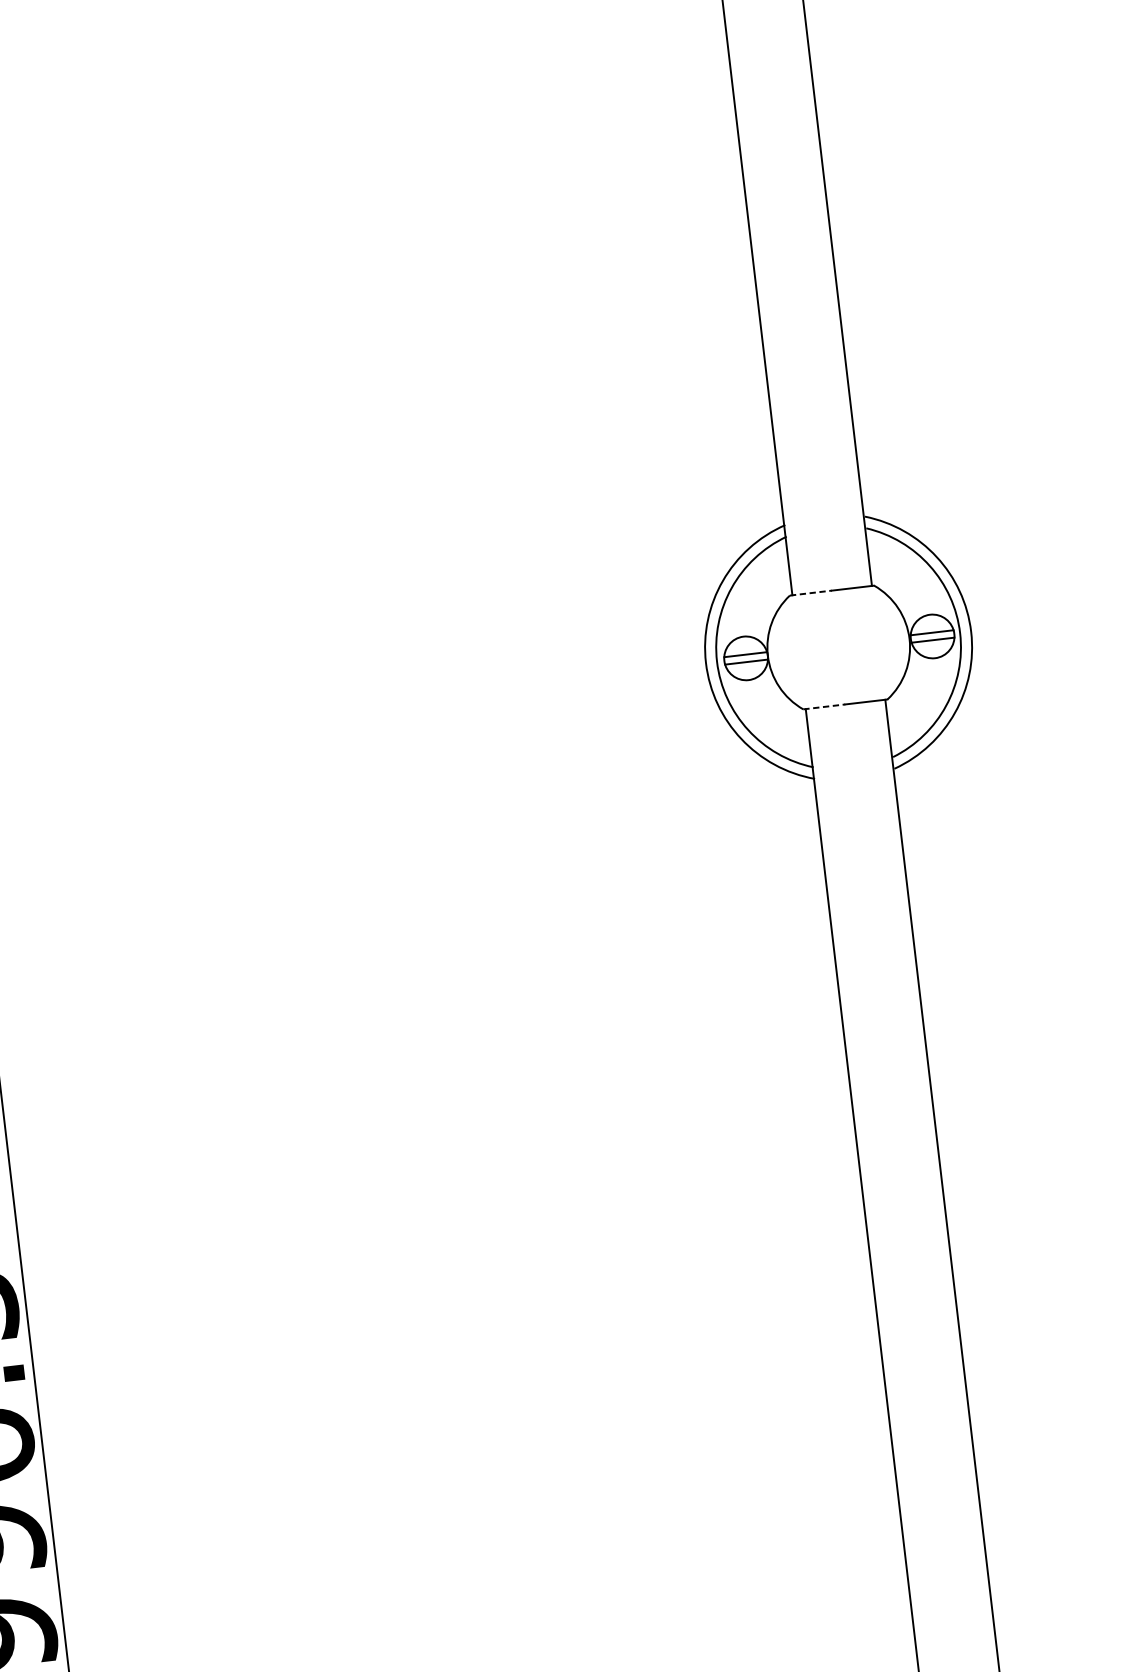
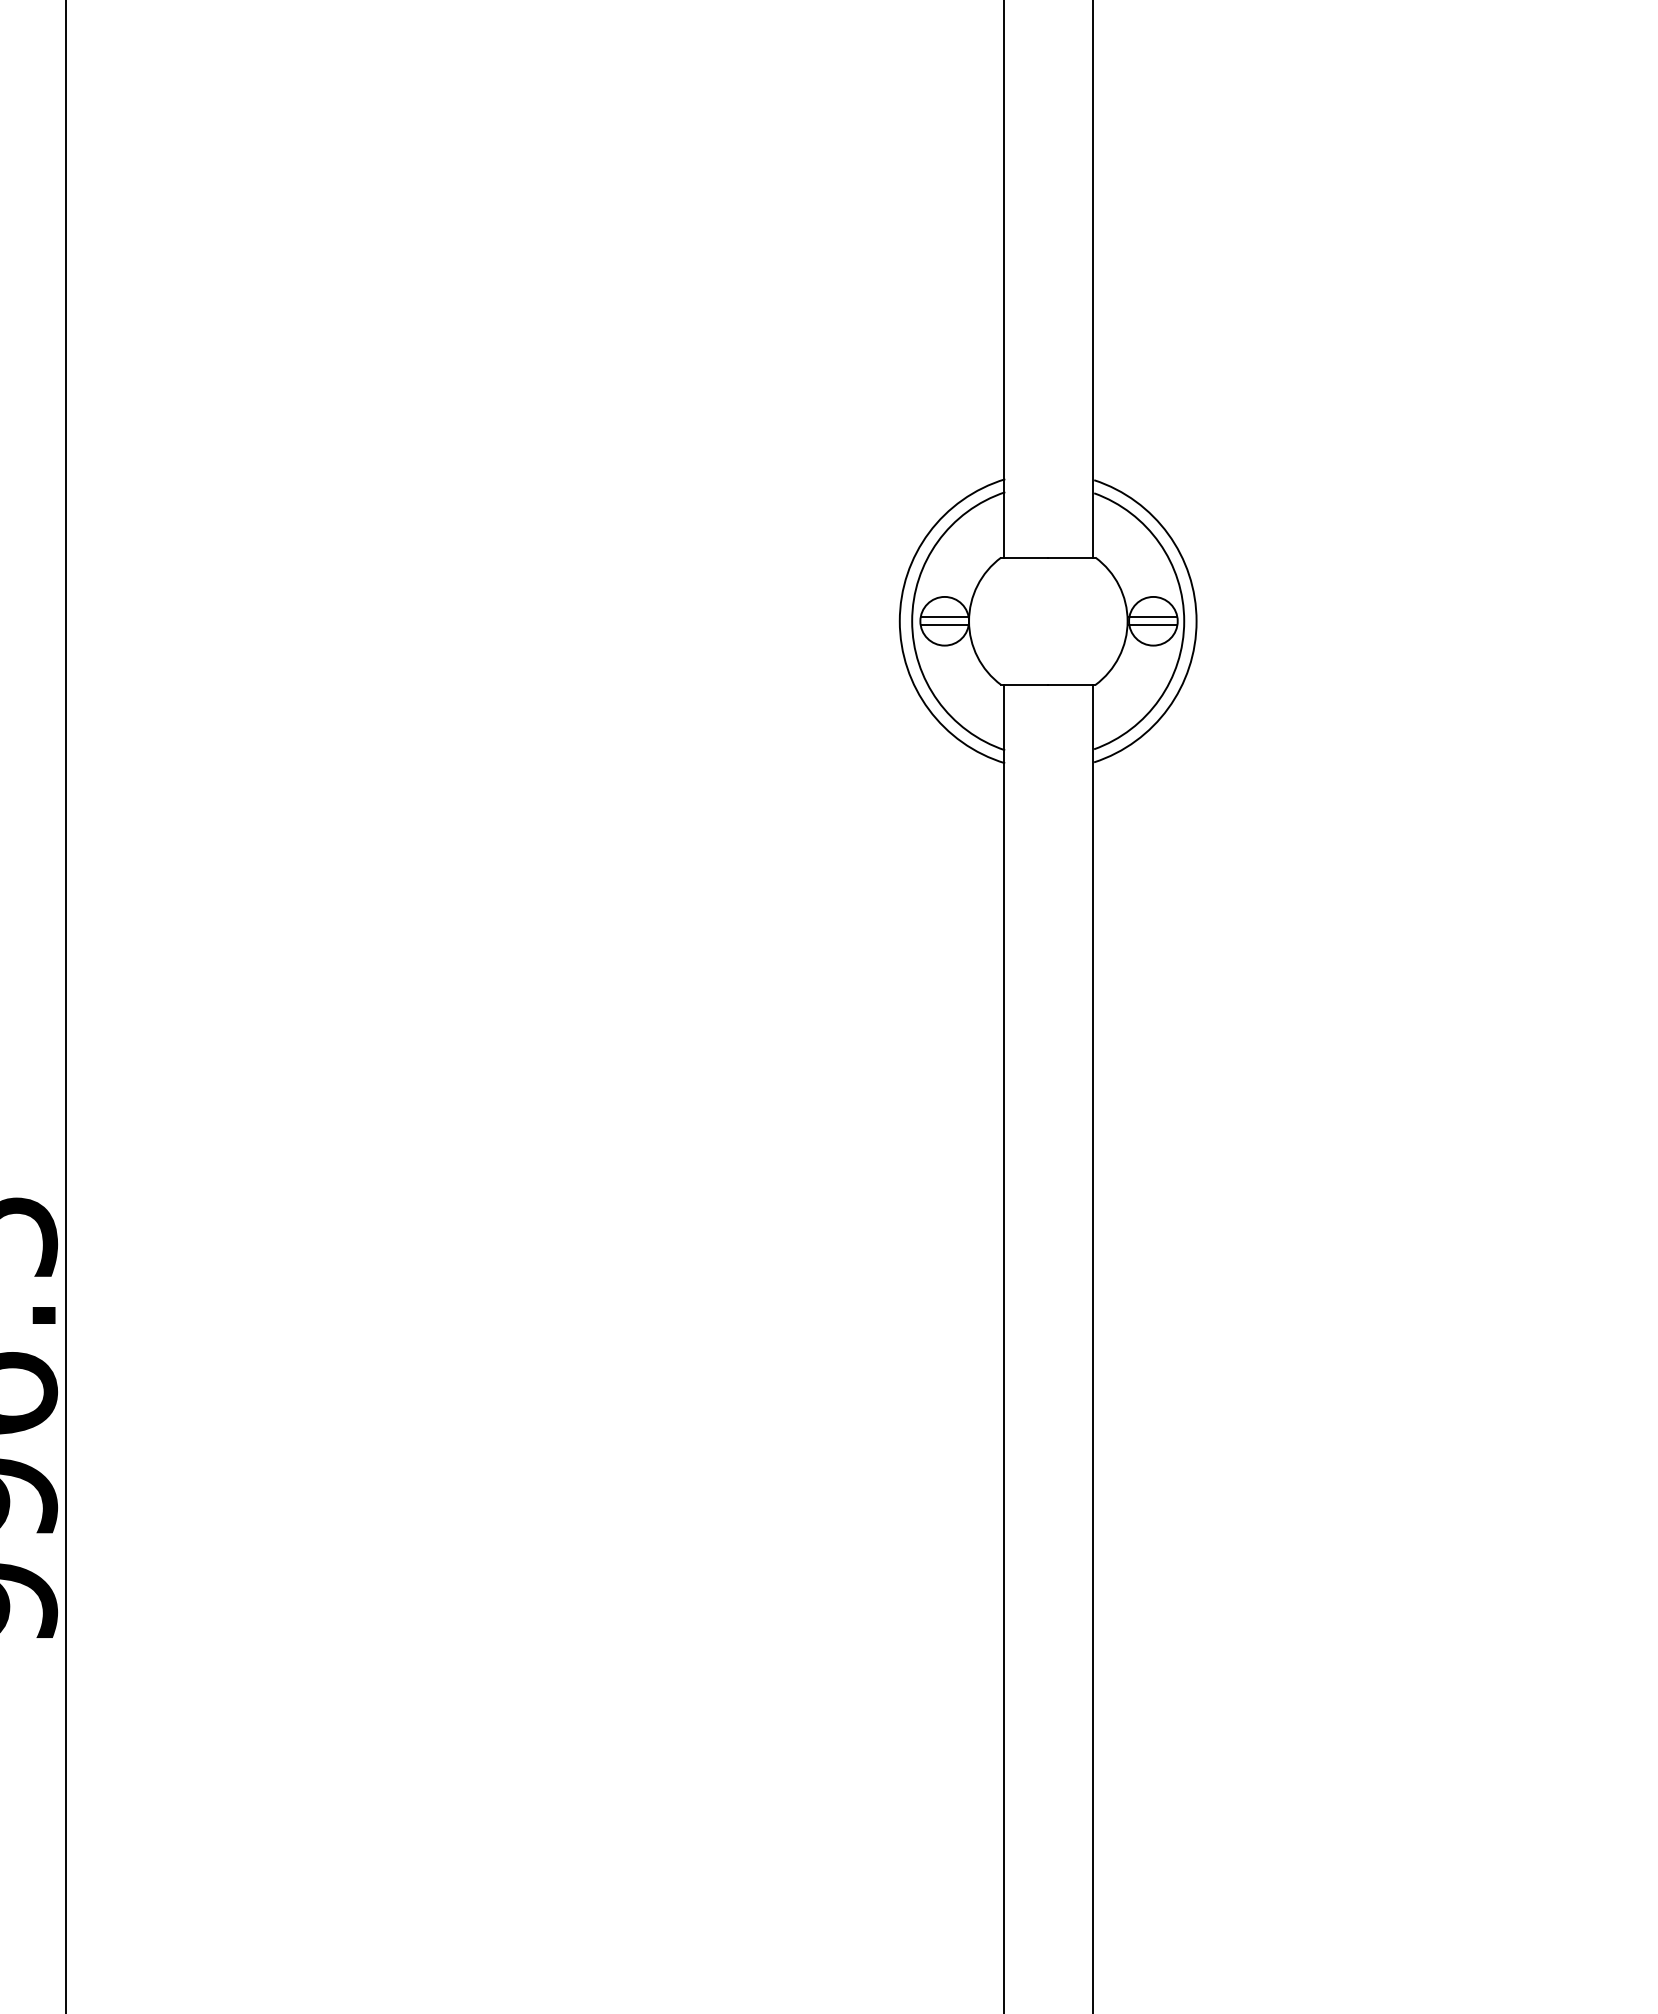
line: (811, 592) -> (1025, 557), dashed -> solid
line: (824, 706) -> (1025, 684), dashed -> solid

